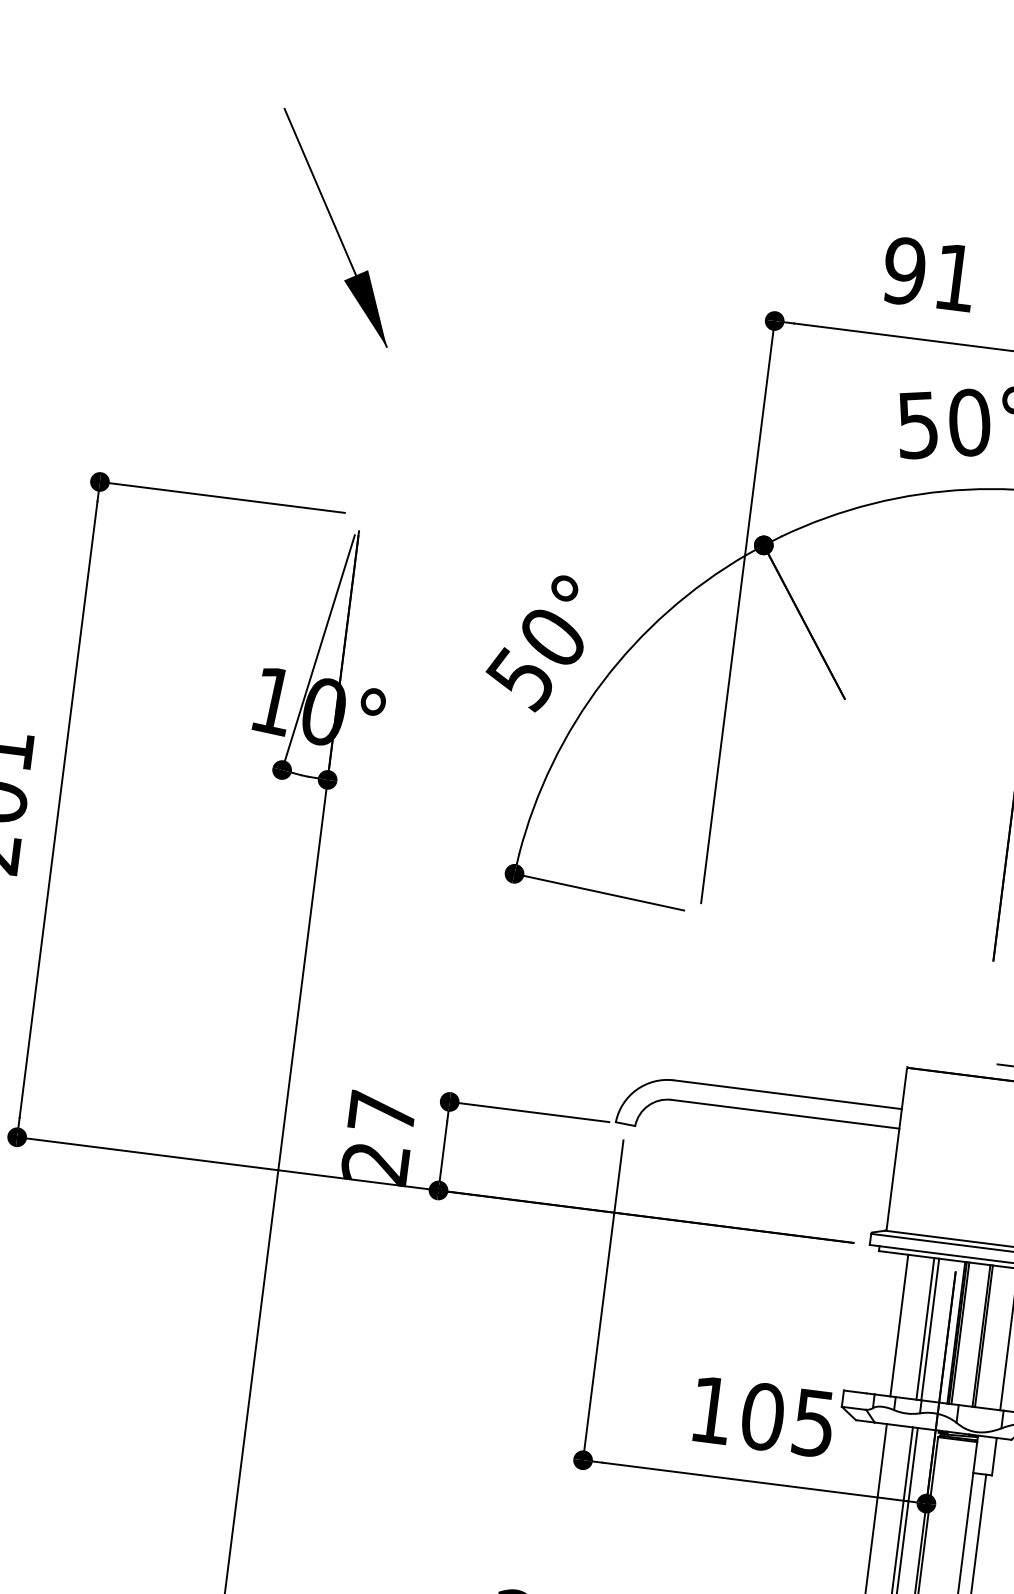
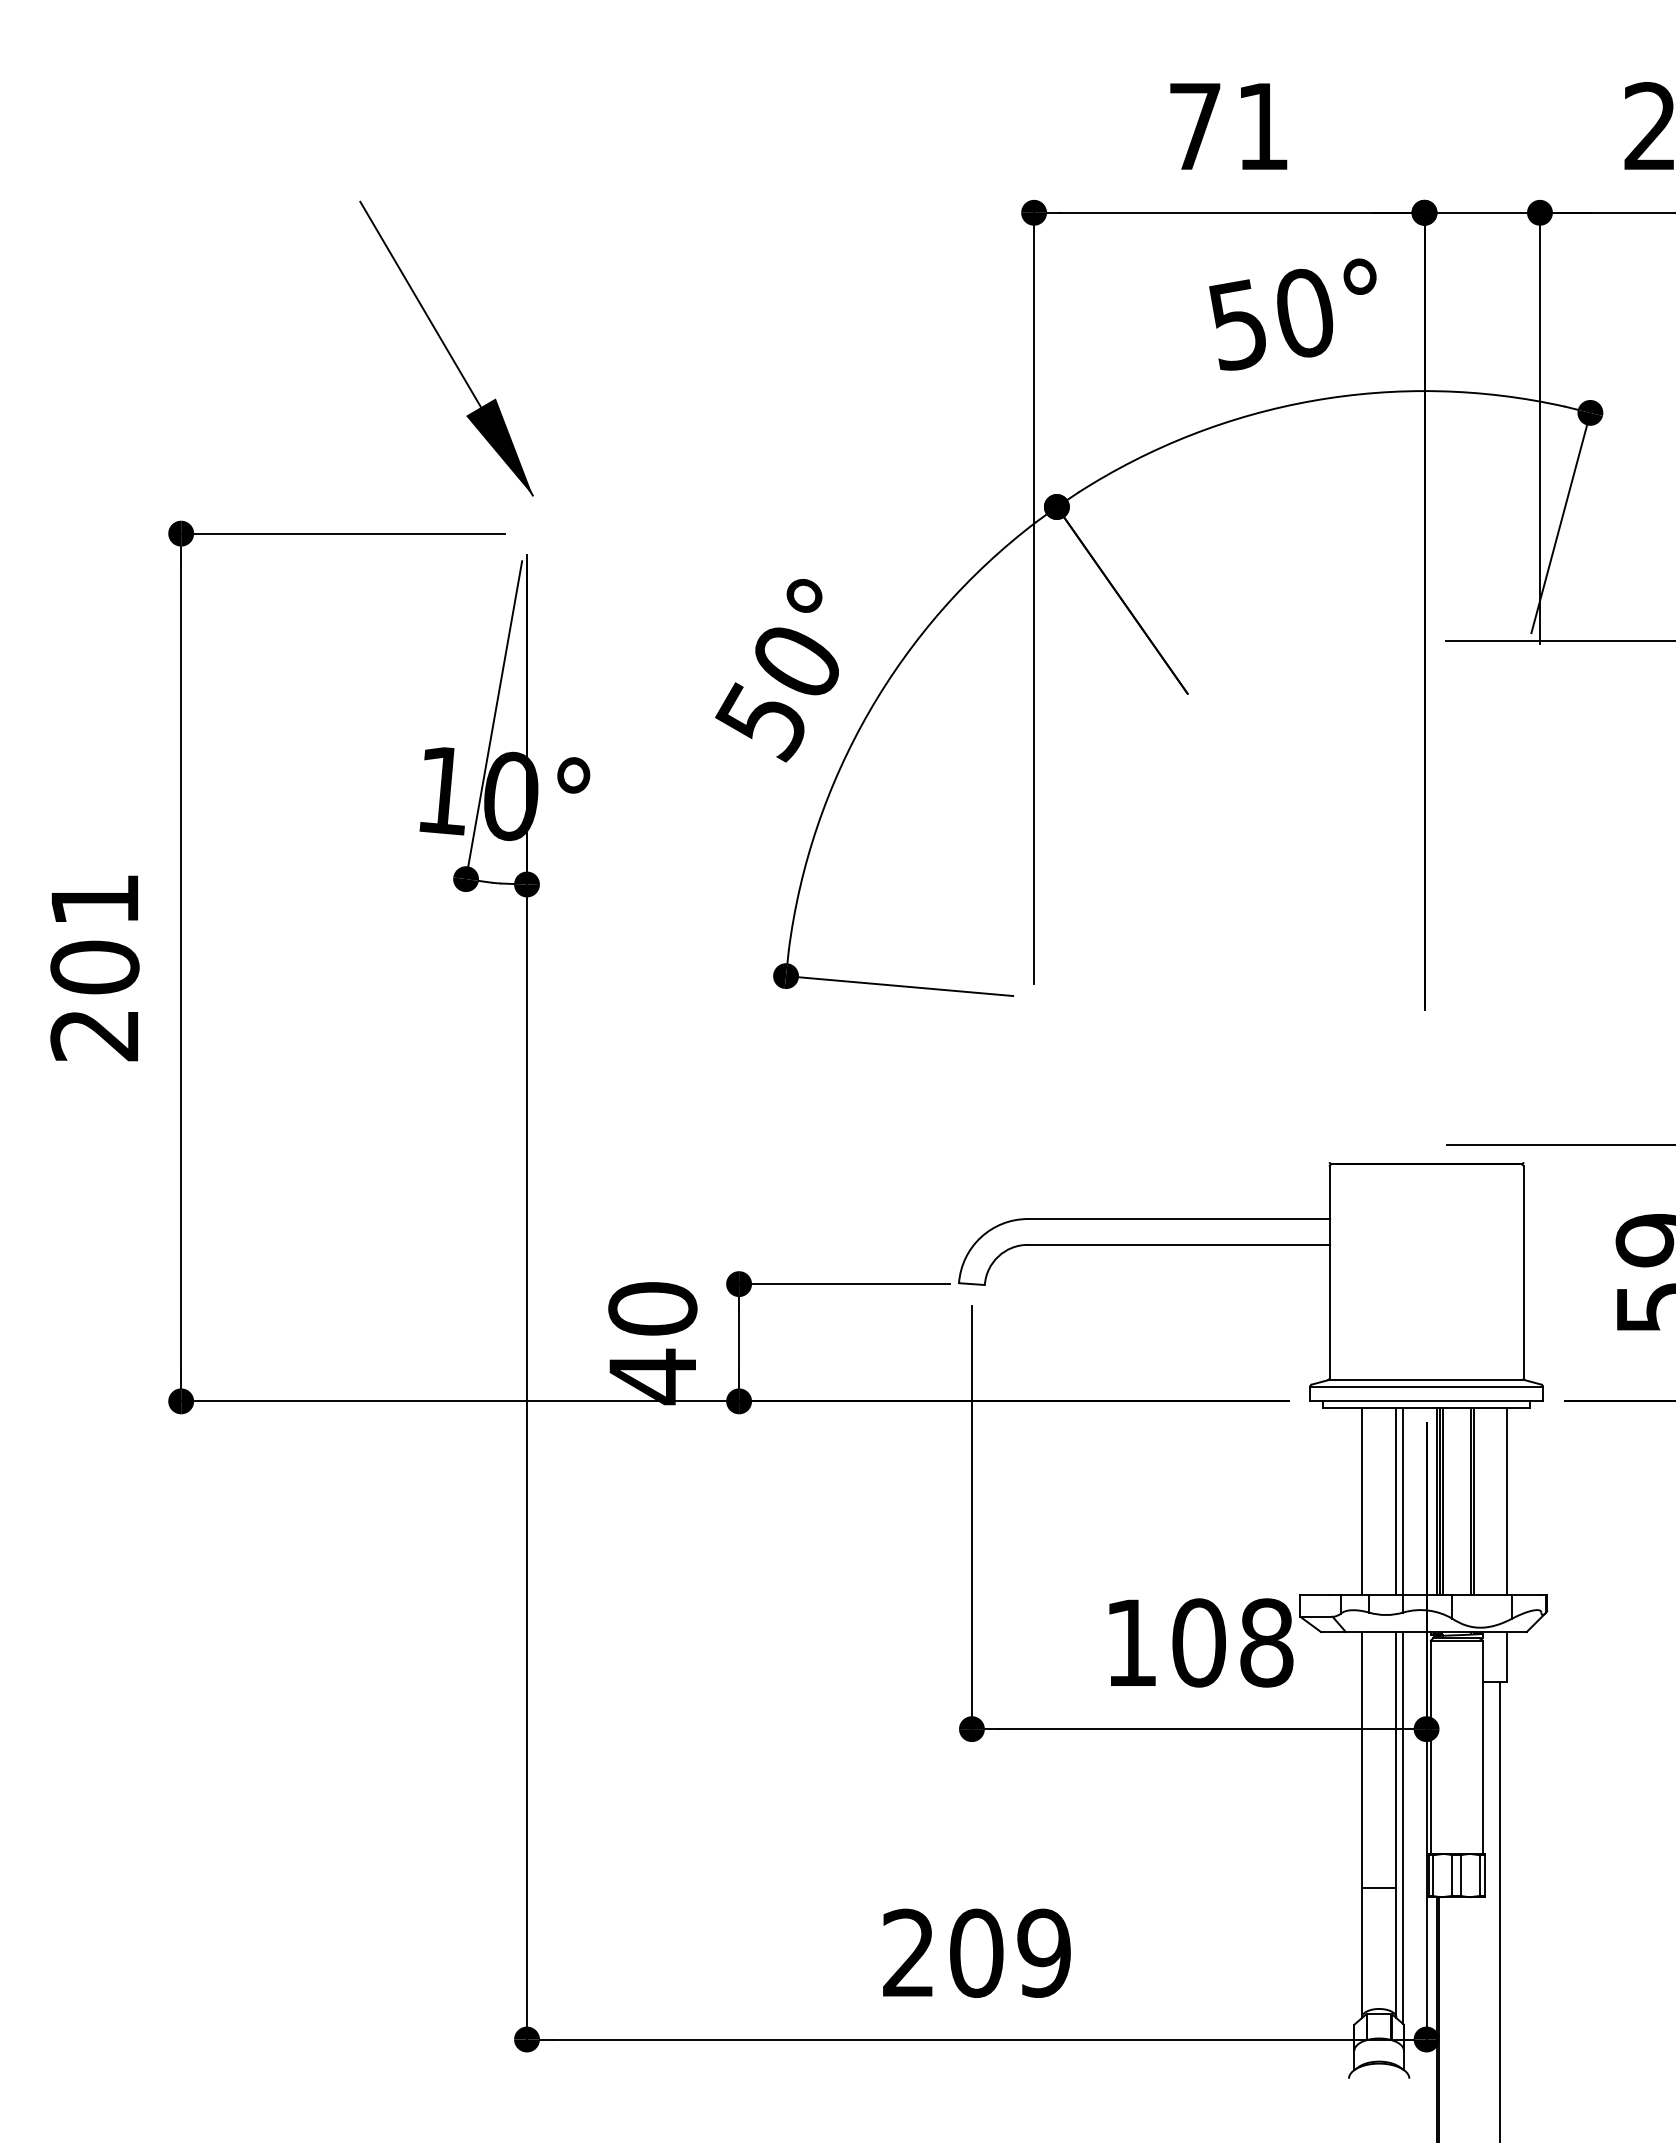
part: (335, 227) -> (446, 348), moved
text: (904, 271) -> (1194, 126), 91 -> 71
text: (378, 1138) -> (652, 1343), 27 -> 40
text: (813, 1422) -> (1266, 1642), 105 -> 108

